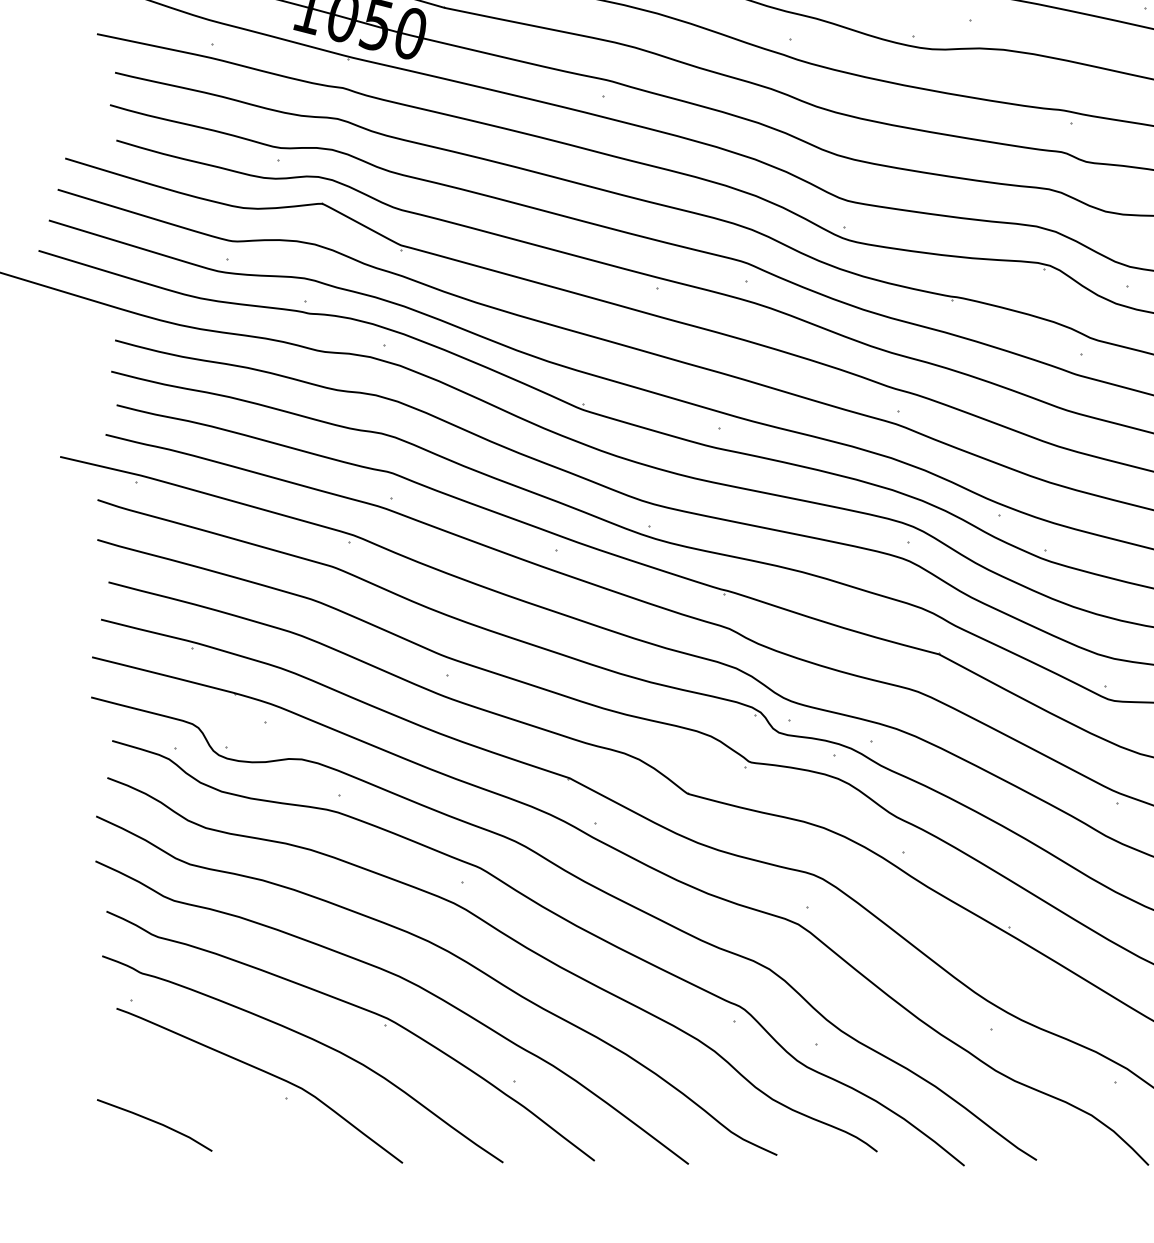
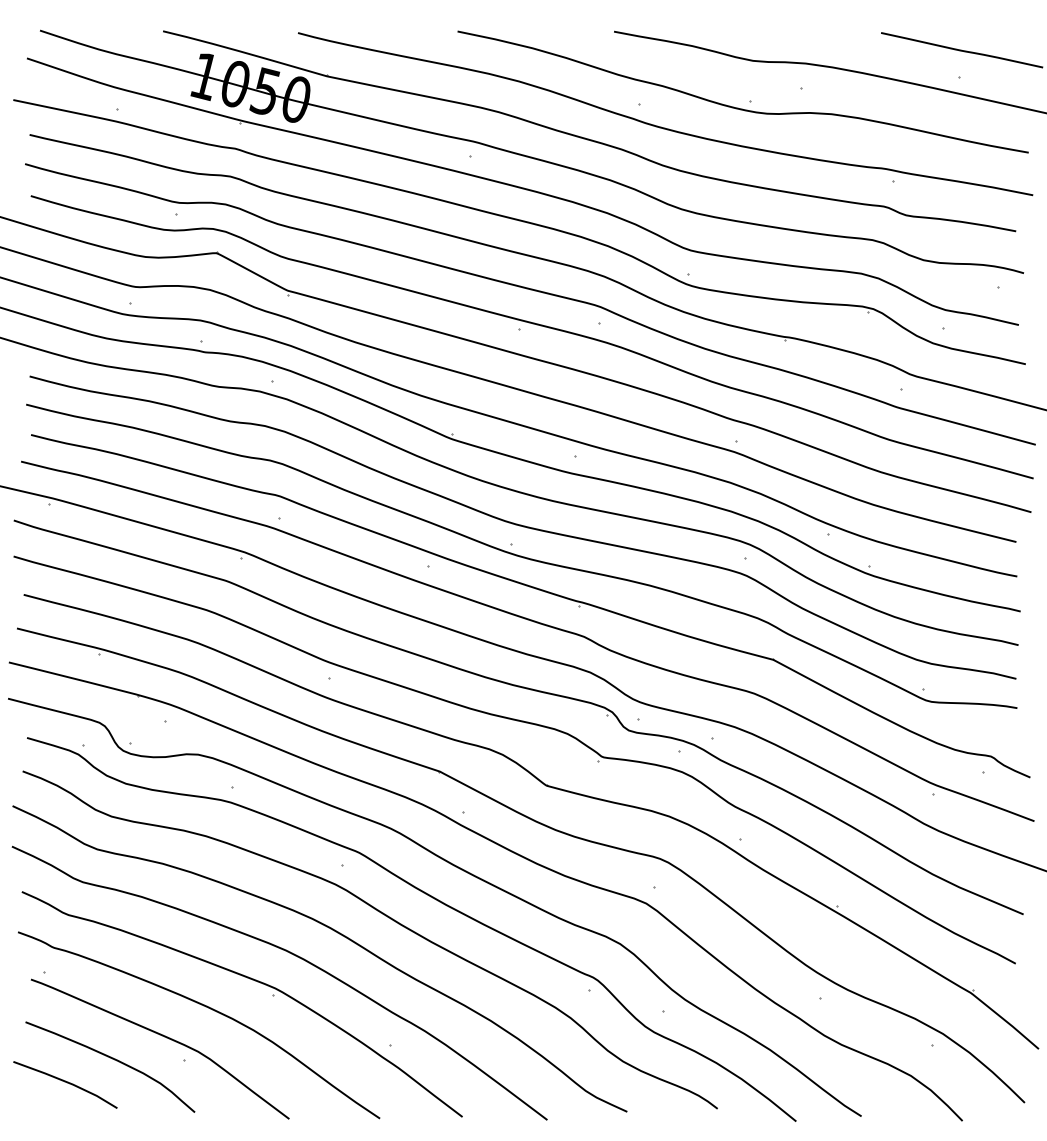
curve: (209, 1098) -> (114, 1060), added

